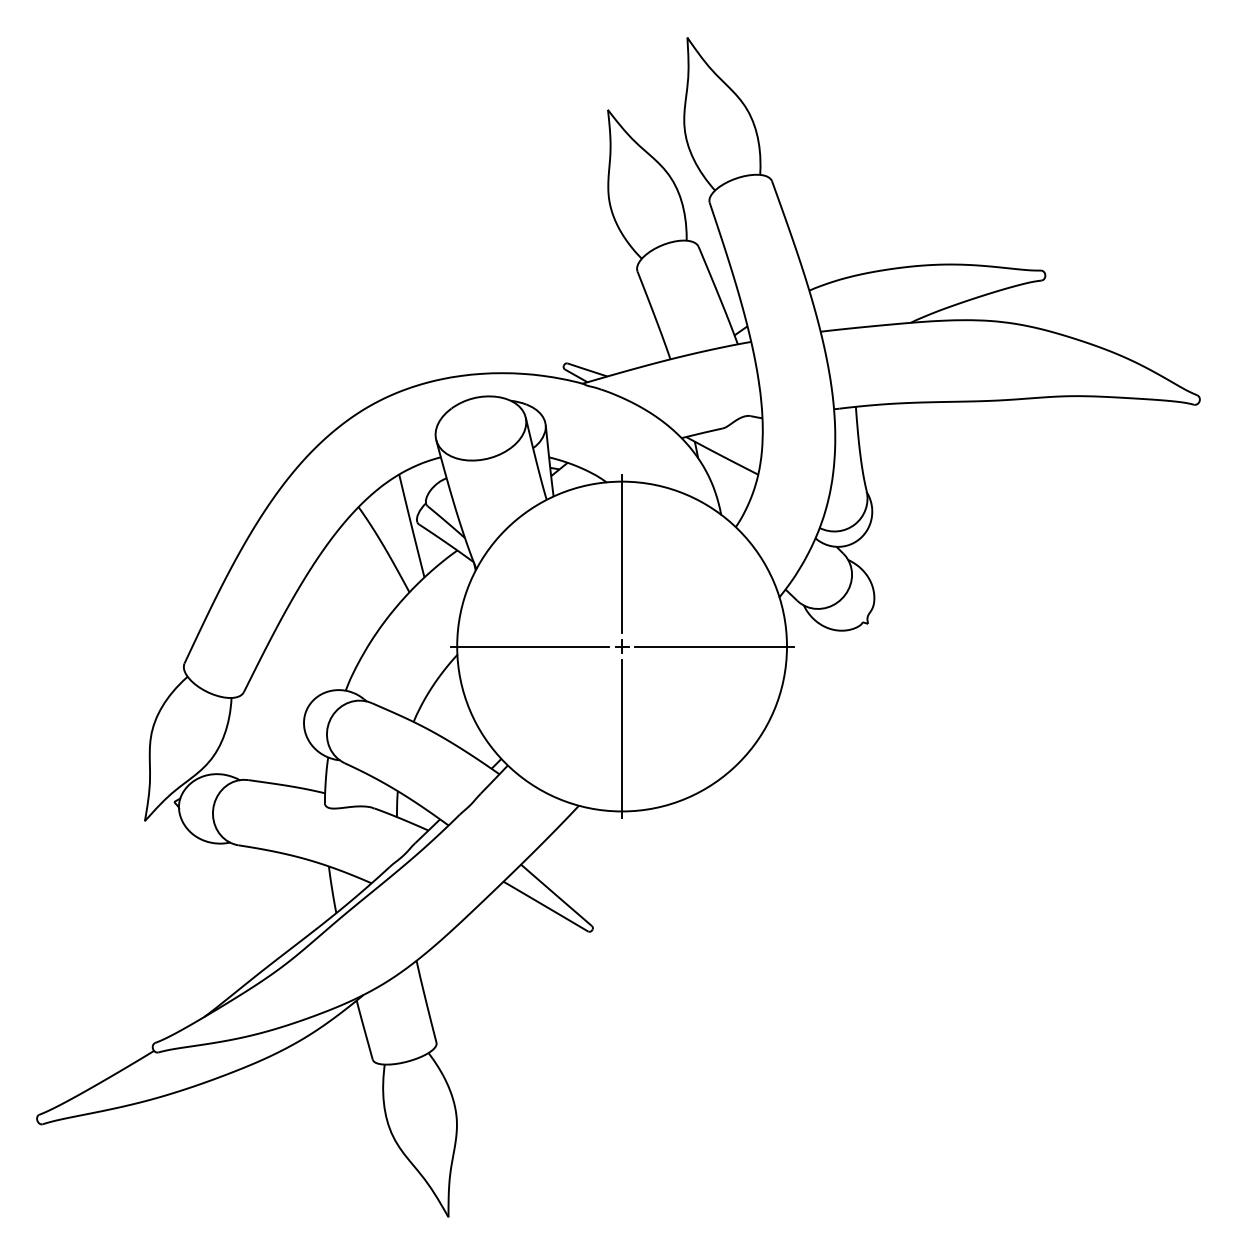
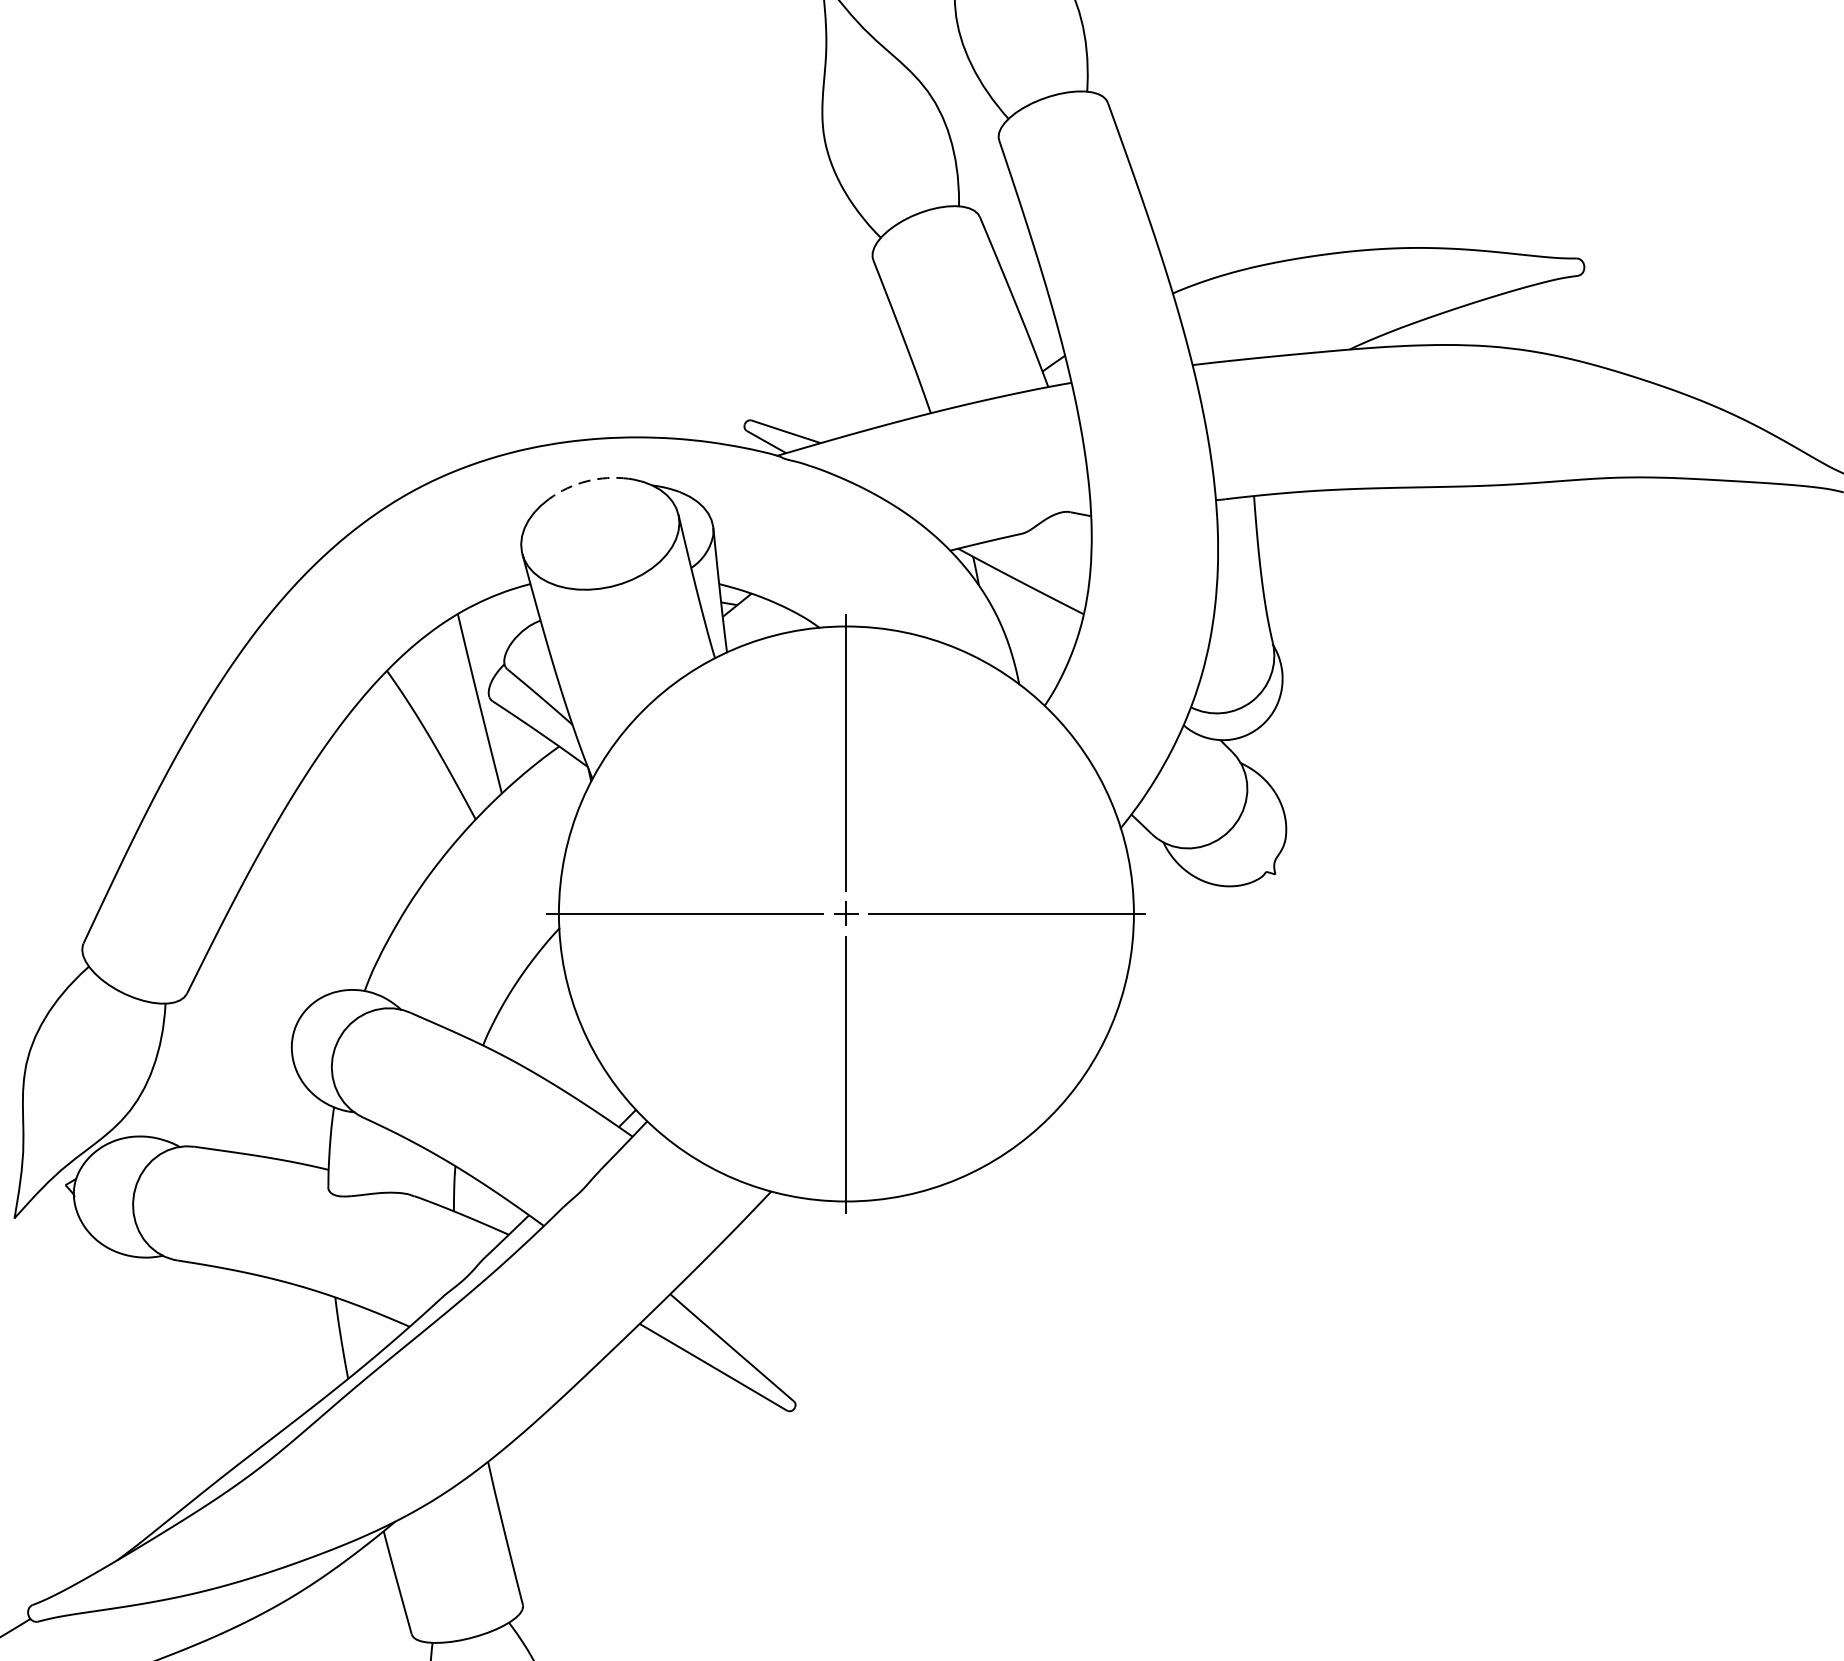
arc: (473, 398) -> (587, 481), solid -> dashed

